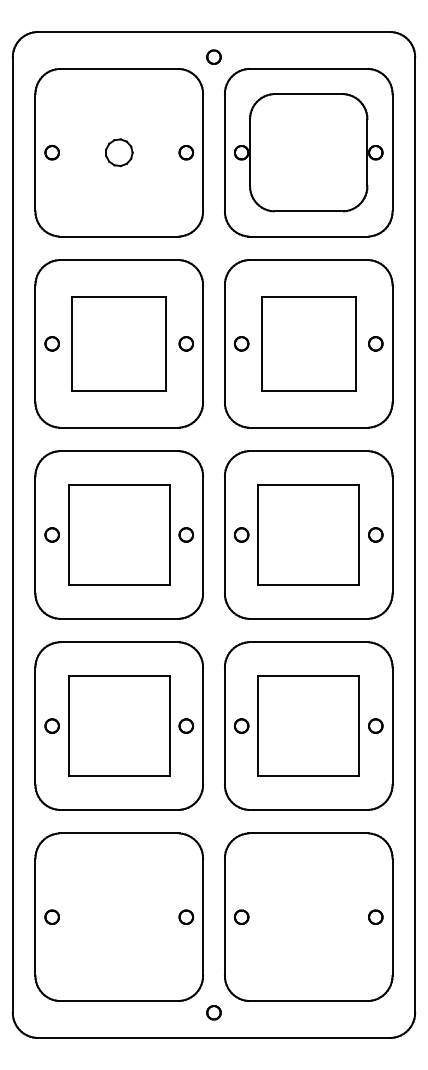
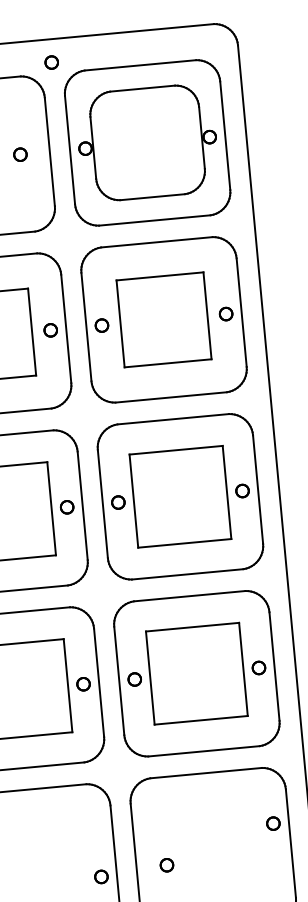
part: (185, 152) -> (19, 154), moved
part: (185, 916) -> (100, 876), moved
part: (241, 916) -> (166, 864), moved
part: (375, 916) -> (273, 822), moved

